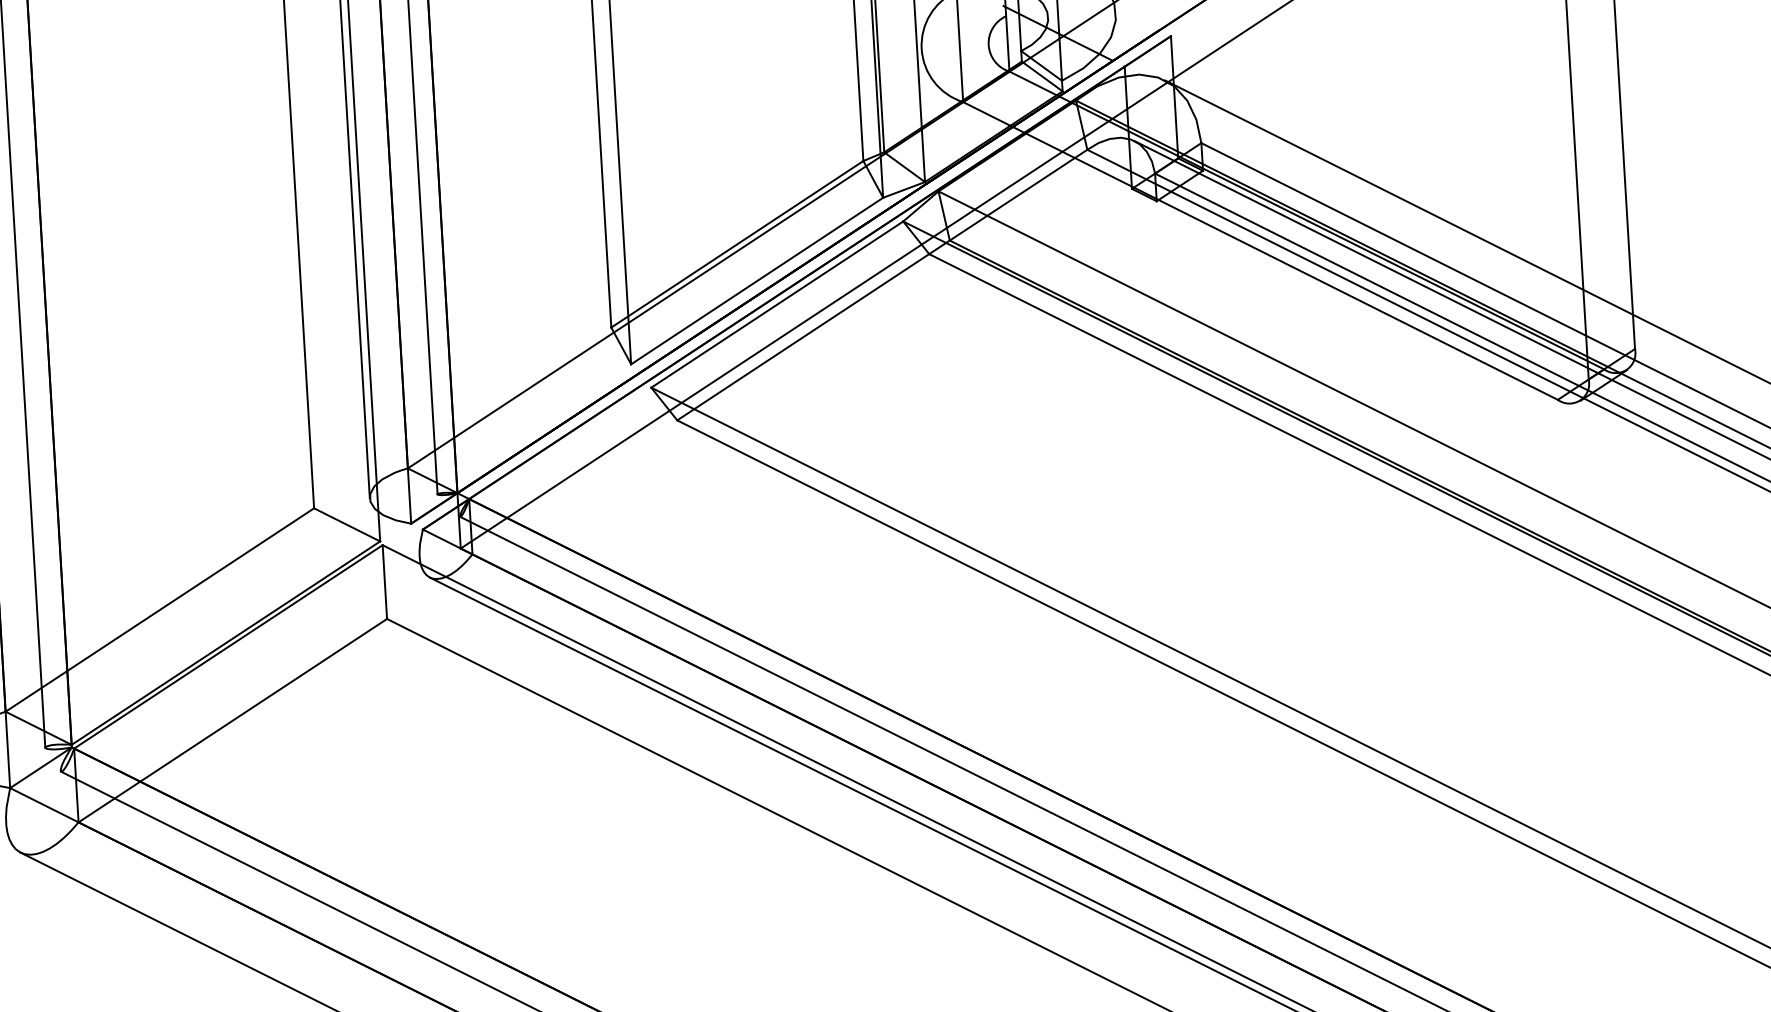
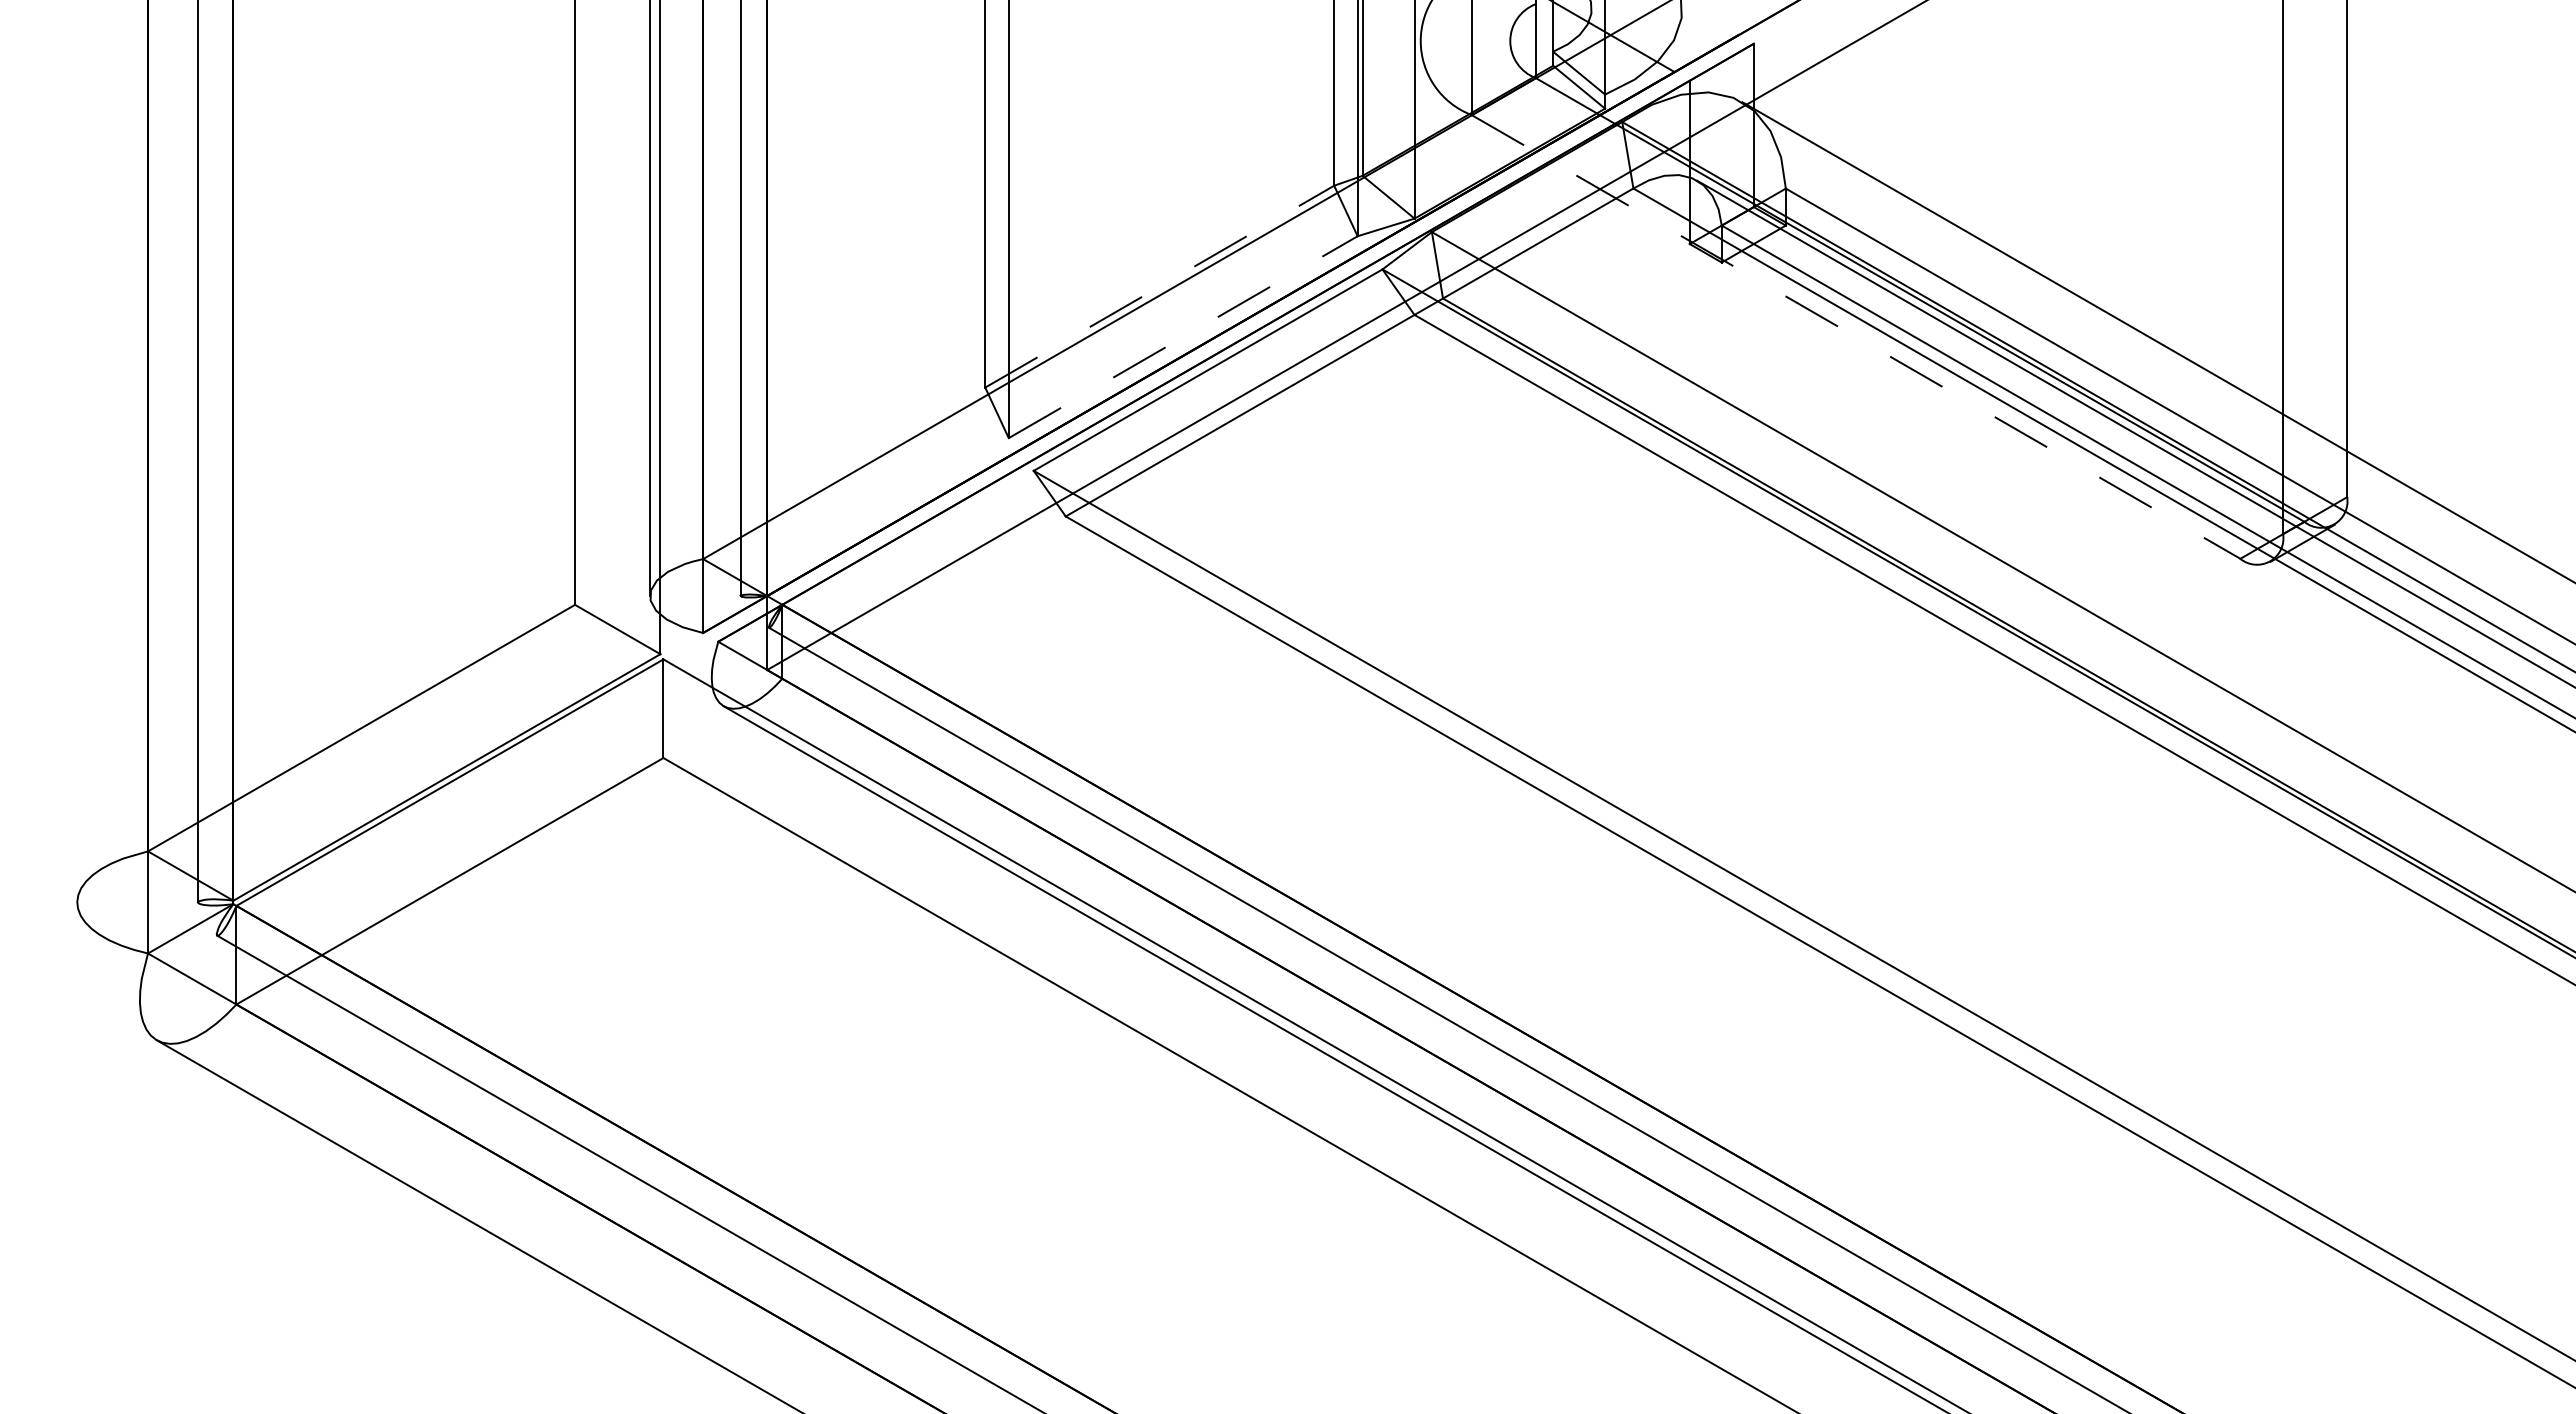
line: (737, 244) -> (1159, 286), solid -> dashed
line: (1260, 250) -> (1856, 336), solid -> dashed
line: (757, 281) -> (1183, 337), solid -> dashed

